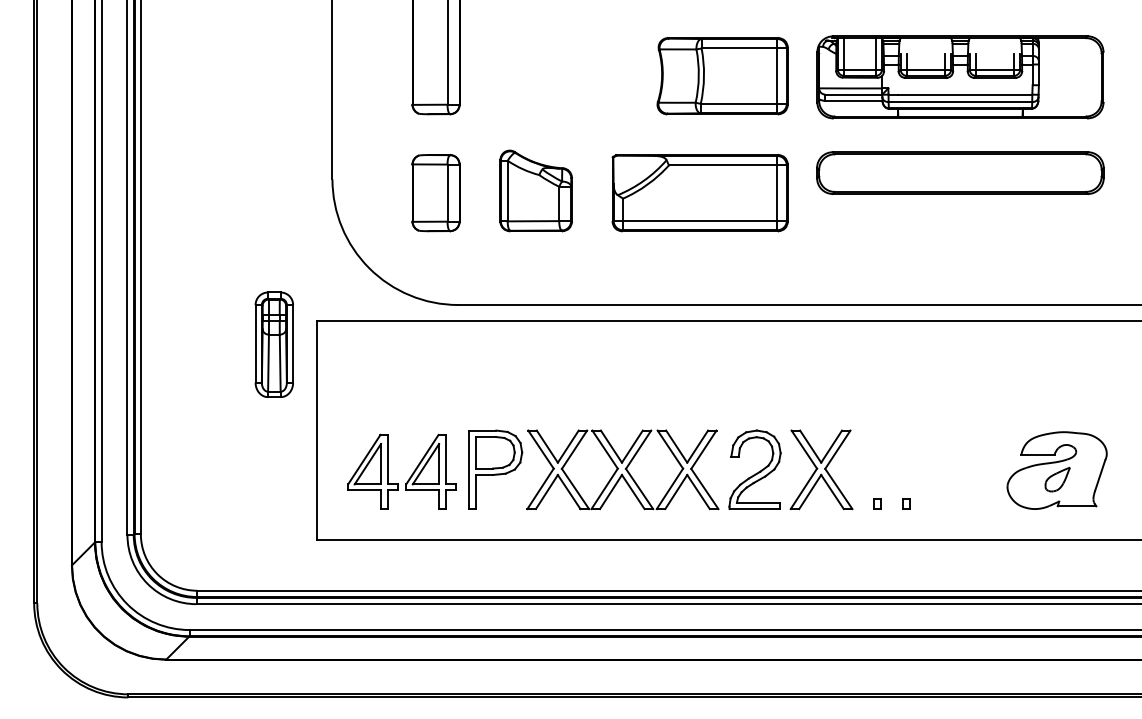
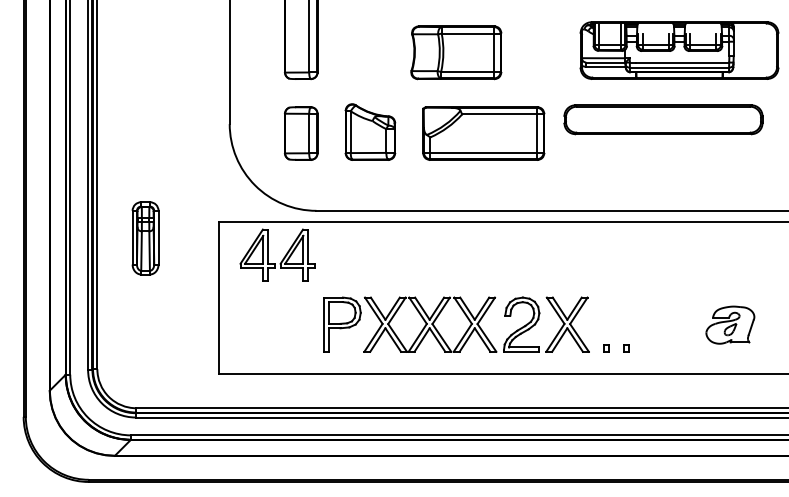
part: (722, 75) -> (456, 52), moved
part: (960, 77) -> (679, 50), moved
part: (274, 345) -> (145, 238), moved
part: (1057, 469) -> (730, 324), size x0.7
part: (410, 475) -> (283, 257), moved

